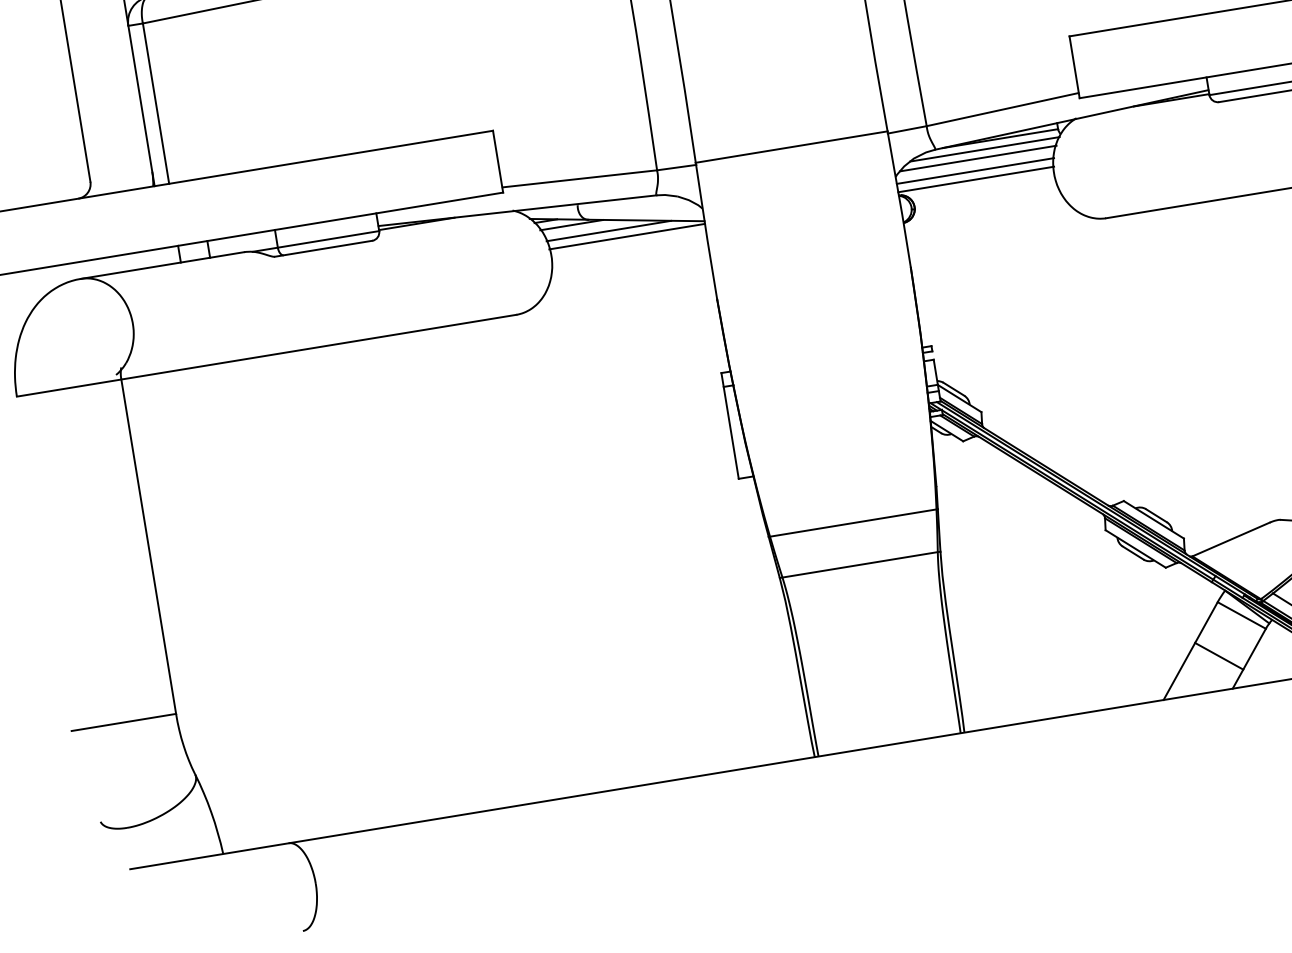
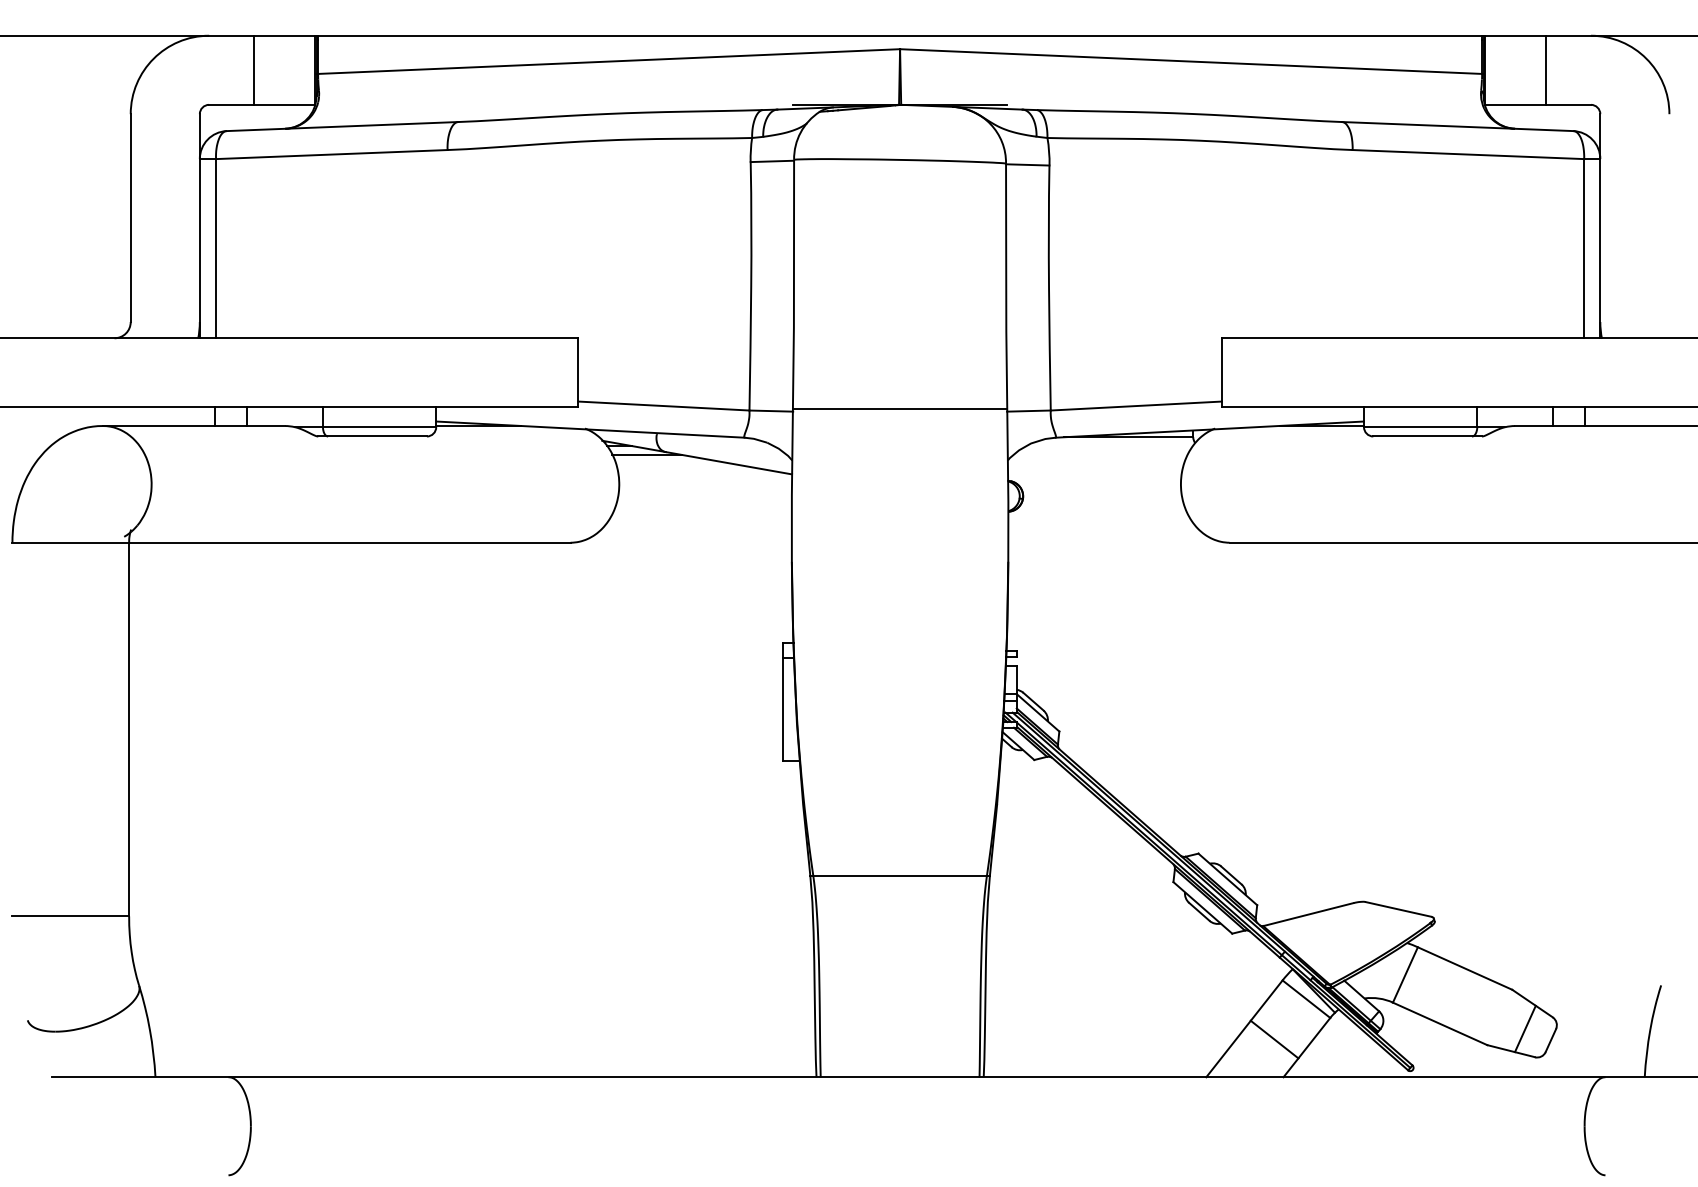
line: (984, 149) -> (1109, 446), removed
line: (977, 158) -> (1100, 454), removed
line: (975, 171) -> (1095, 468), removed
line: (976, 179) -> (1095, 477), removed
line: (608, 231) -> (685, 468), removed
line: (627, 236) -> (705, 477), removed
line: (852, 523) -> (899, 829), removed

